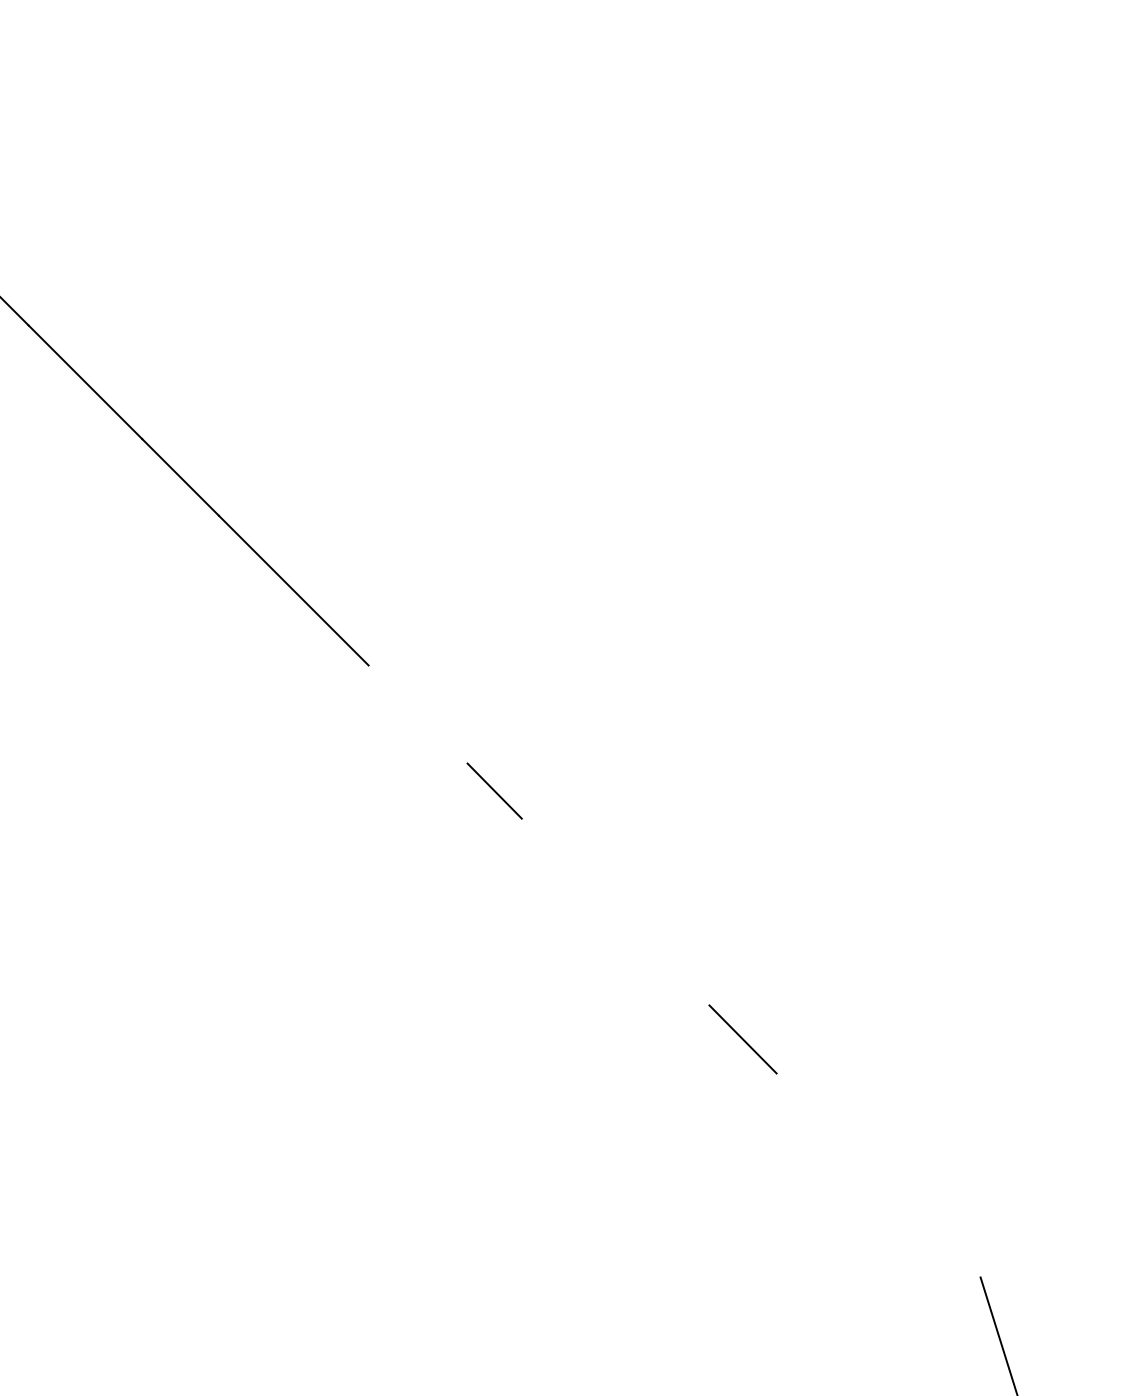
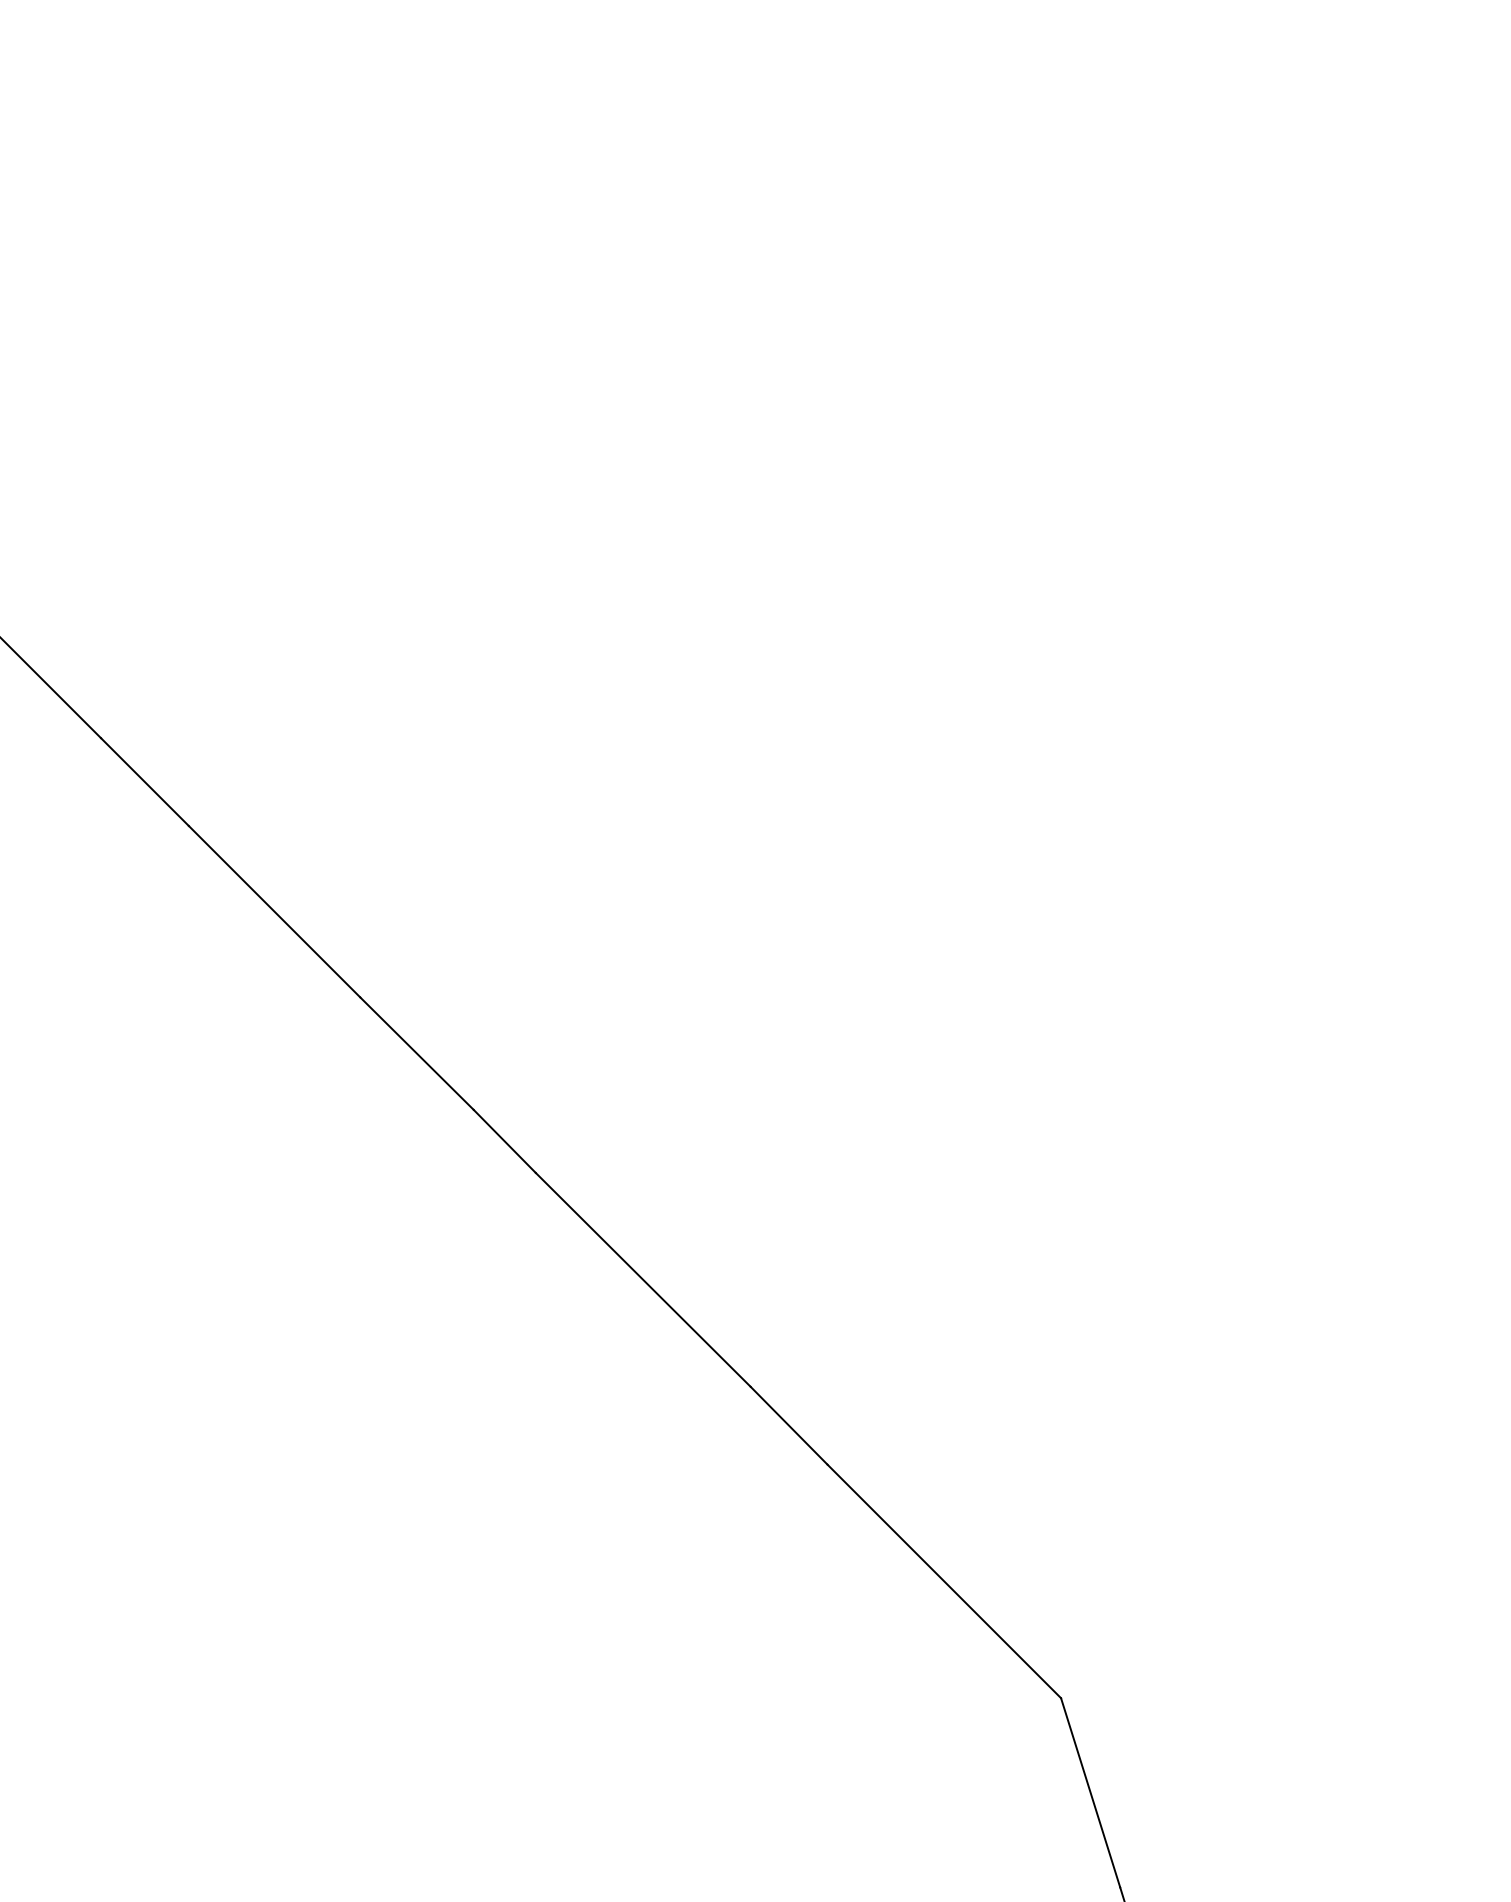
line: (417, 714) -> (416, 1053), added
line: (615, 911) -> (642, 1279), added
line: (878, 1175) -> (944, 1581), added

